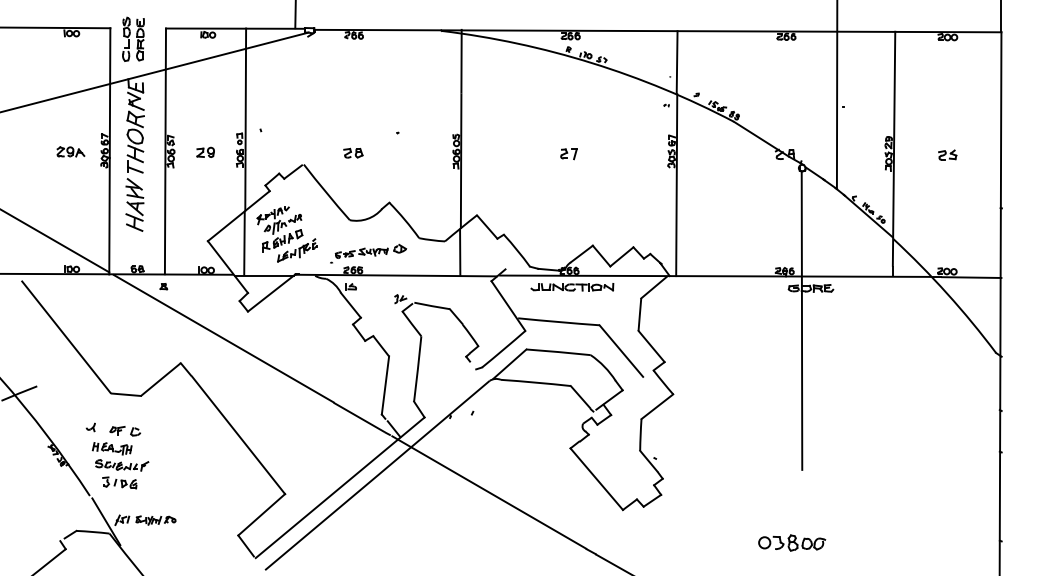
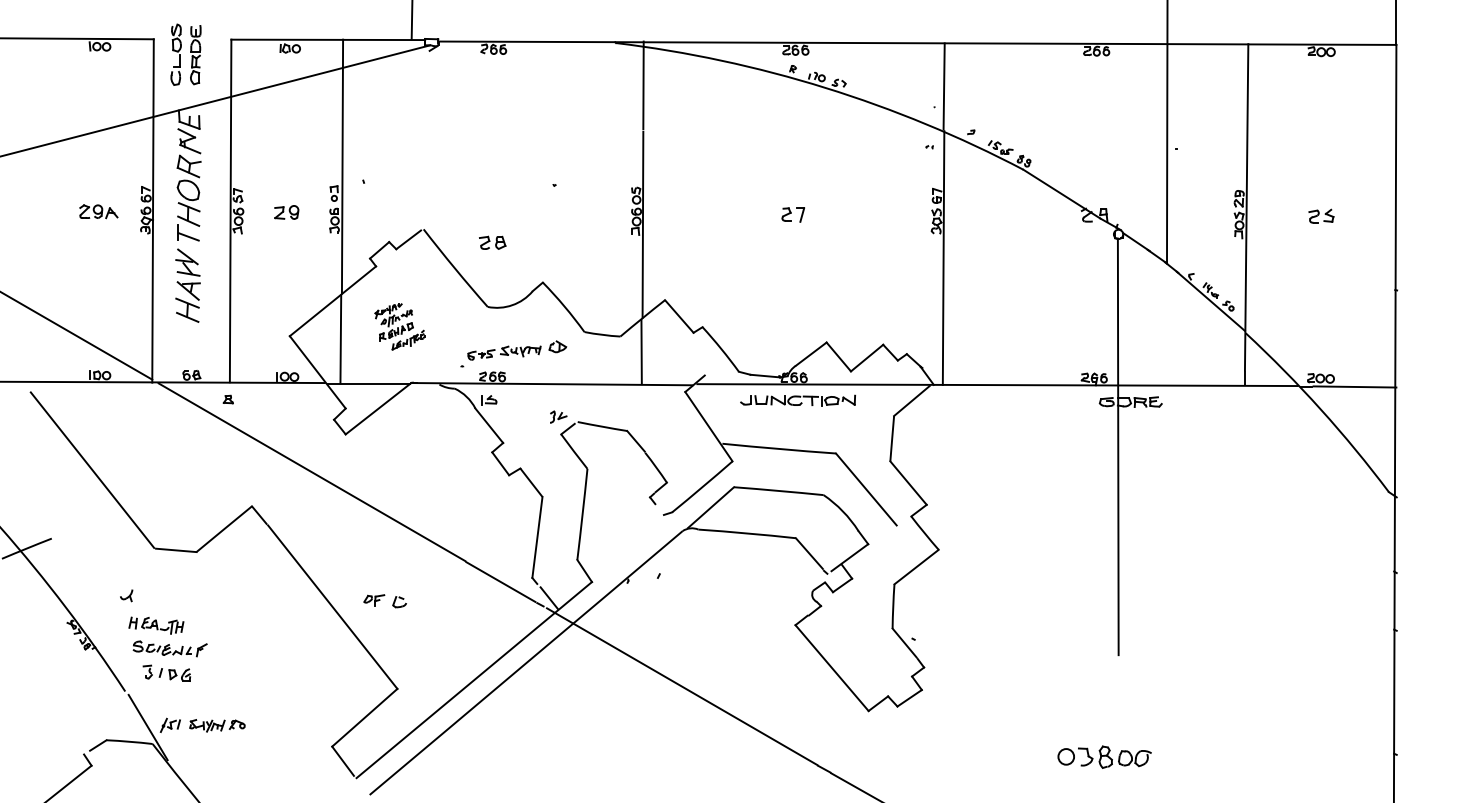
part: (353, 152) -> (492, 241), moved
part: (286, 234) -> (399, 326), size x0.6
part: (125, 431) -> (385, 601), moved

